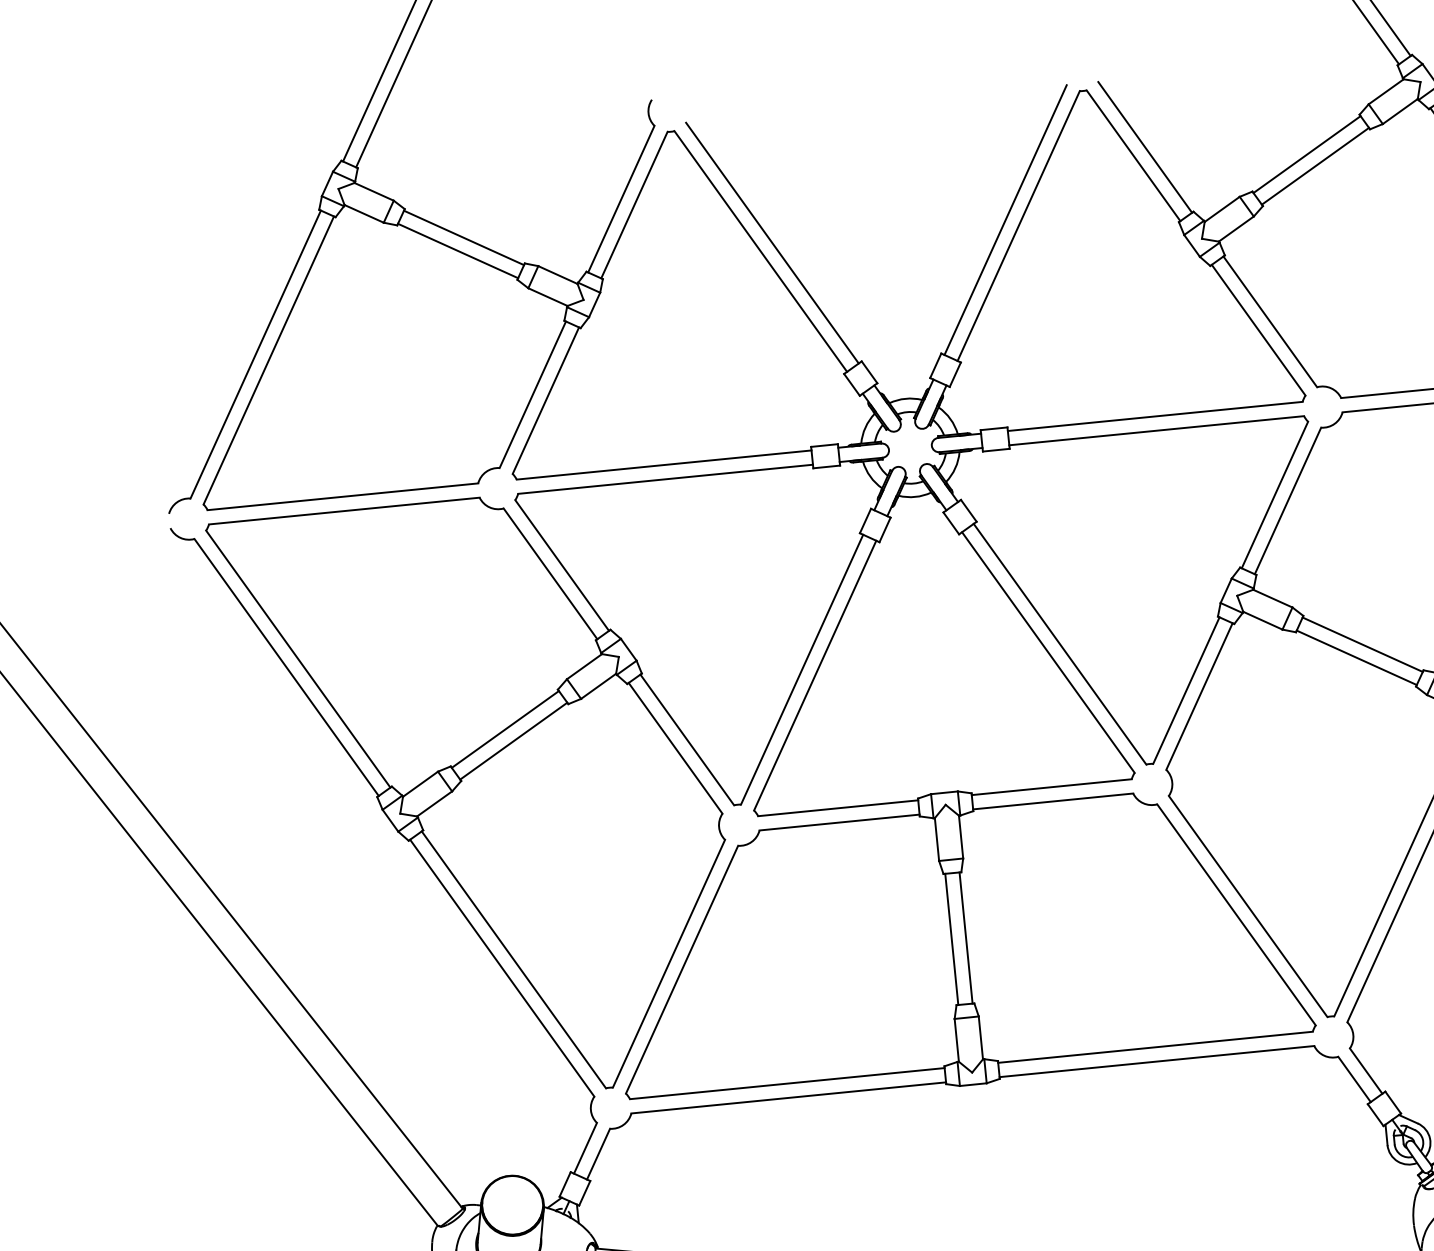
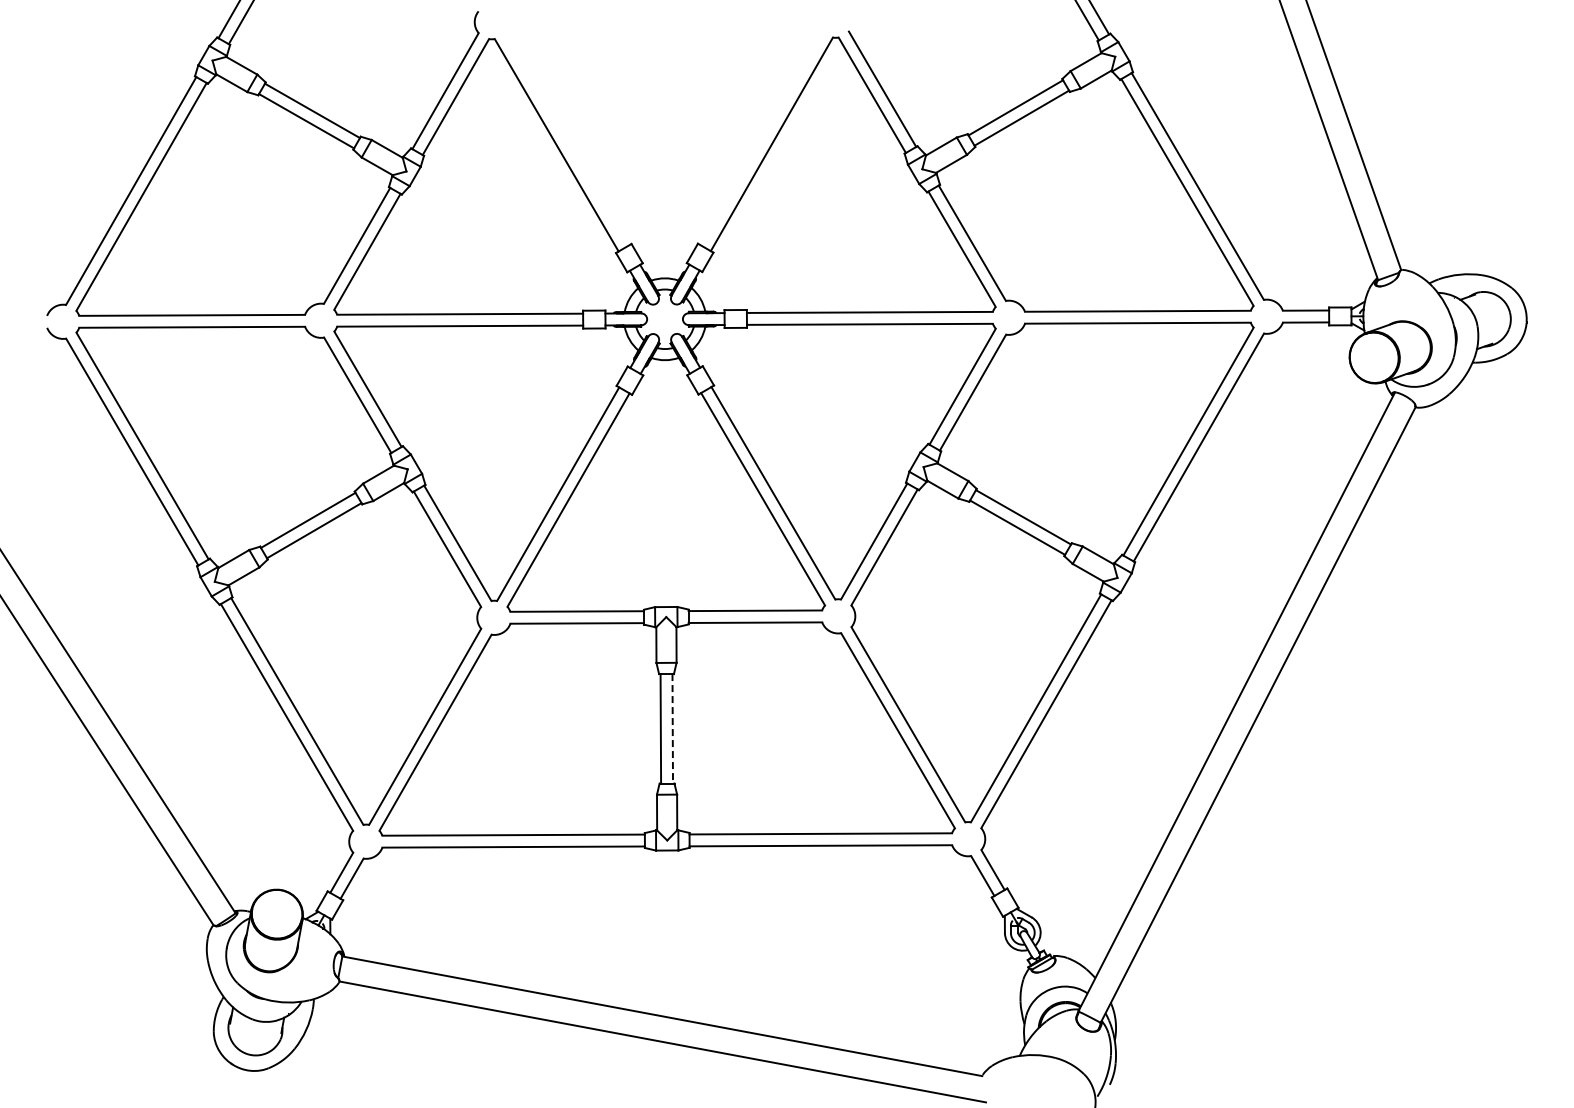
line: (1005, 220) -> (761, 138), removed
line: (771, 243) -> (566, 139), removed
line: (965, 937) -> (672, 728), solid -> dashed

